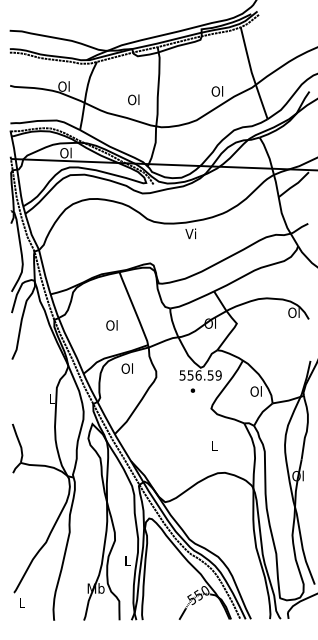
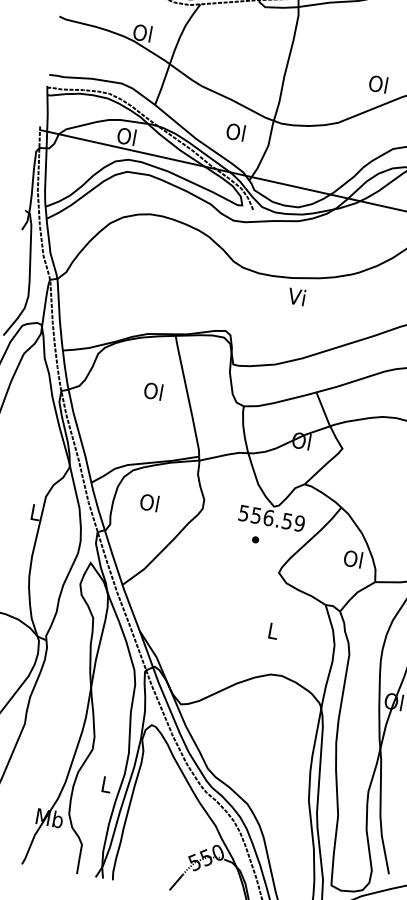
text: (133, 99) -> (235, 131), moved
text: (111, 325) -> (152, 391), moved
text: (126, 368) -> (148, 502), moved

